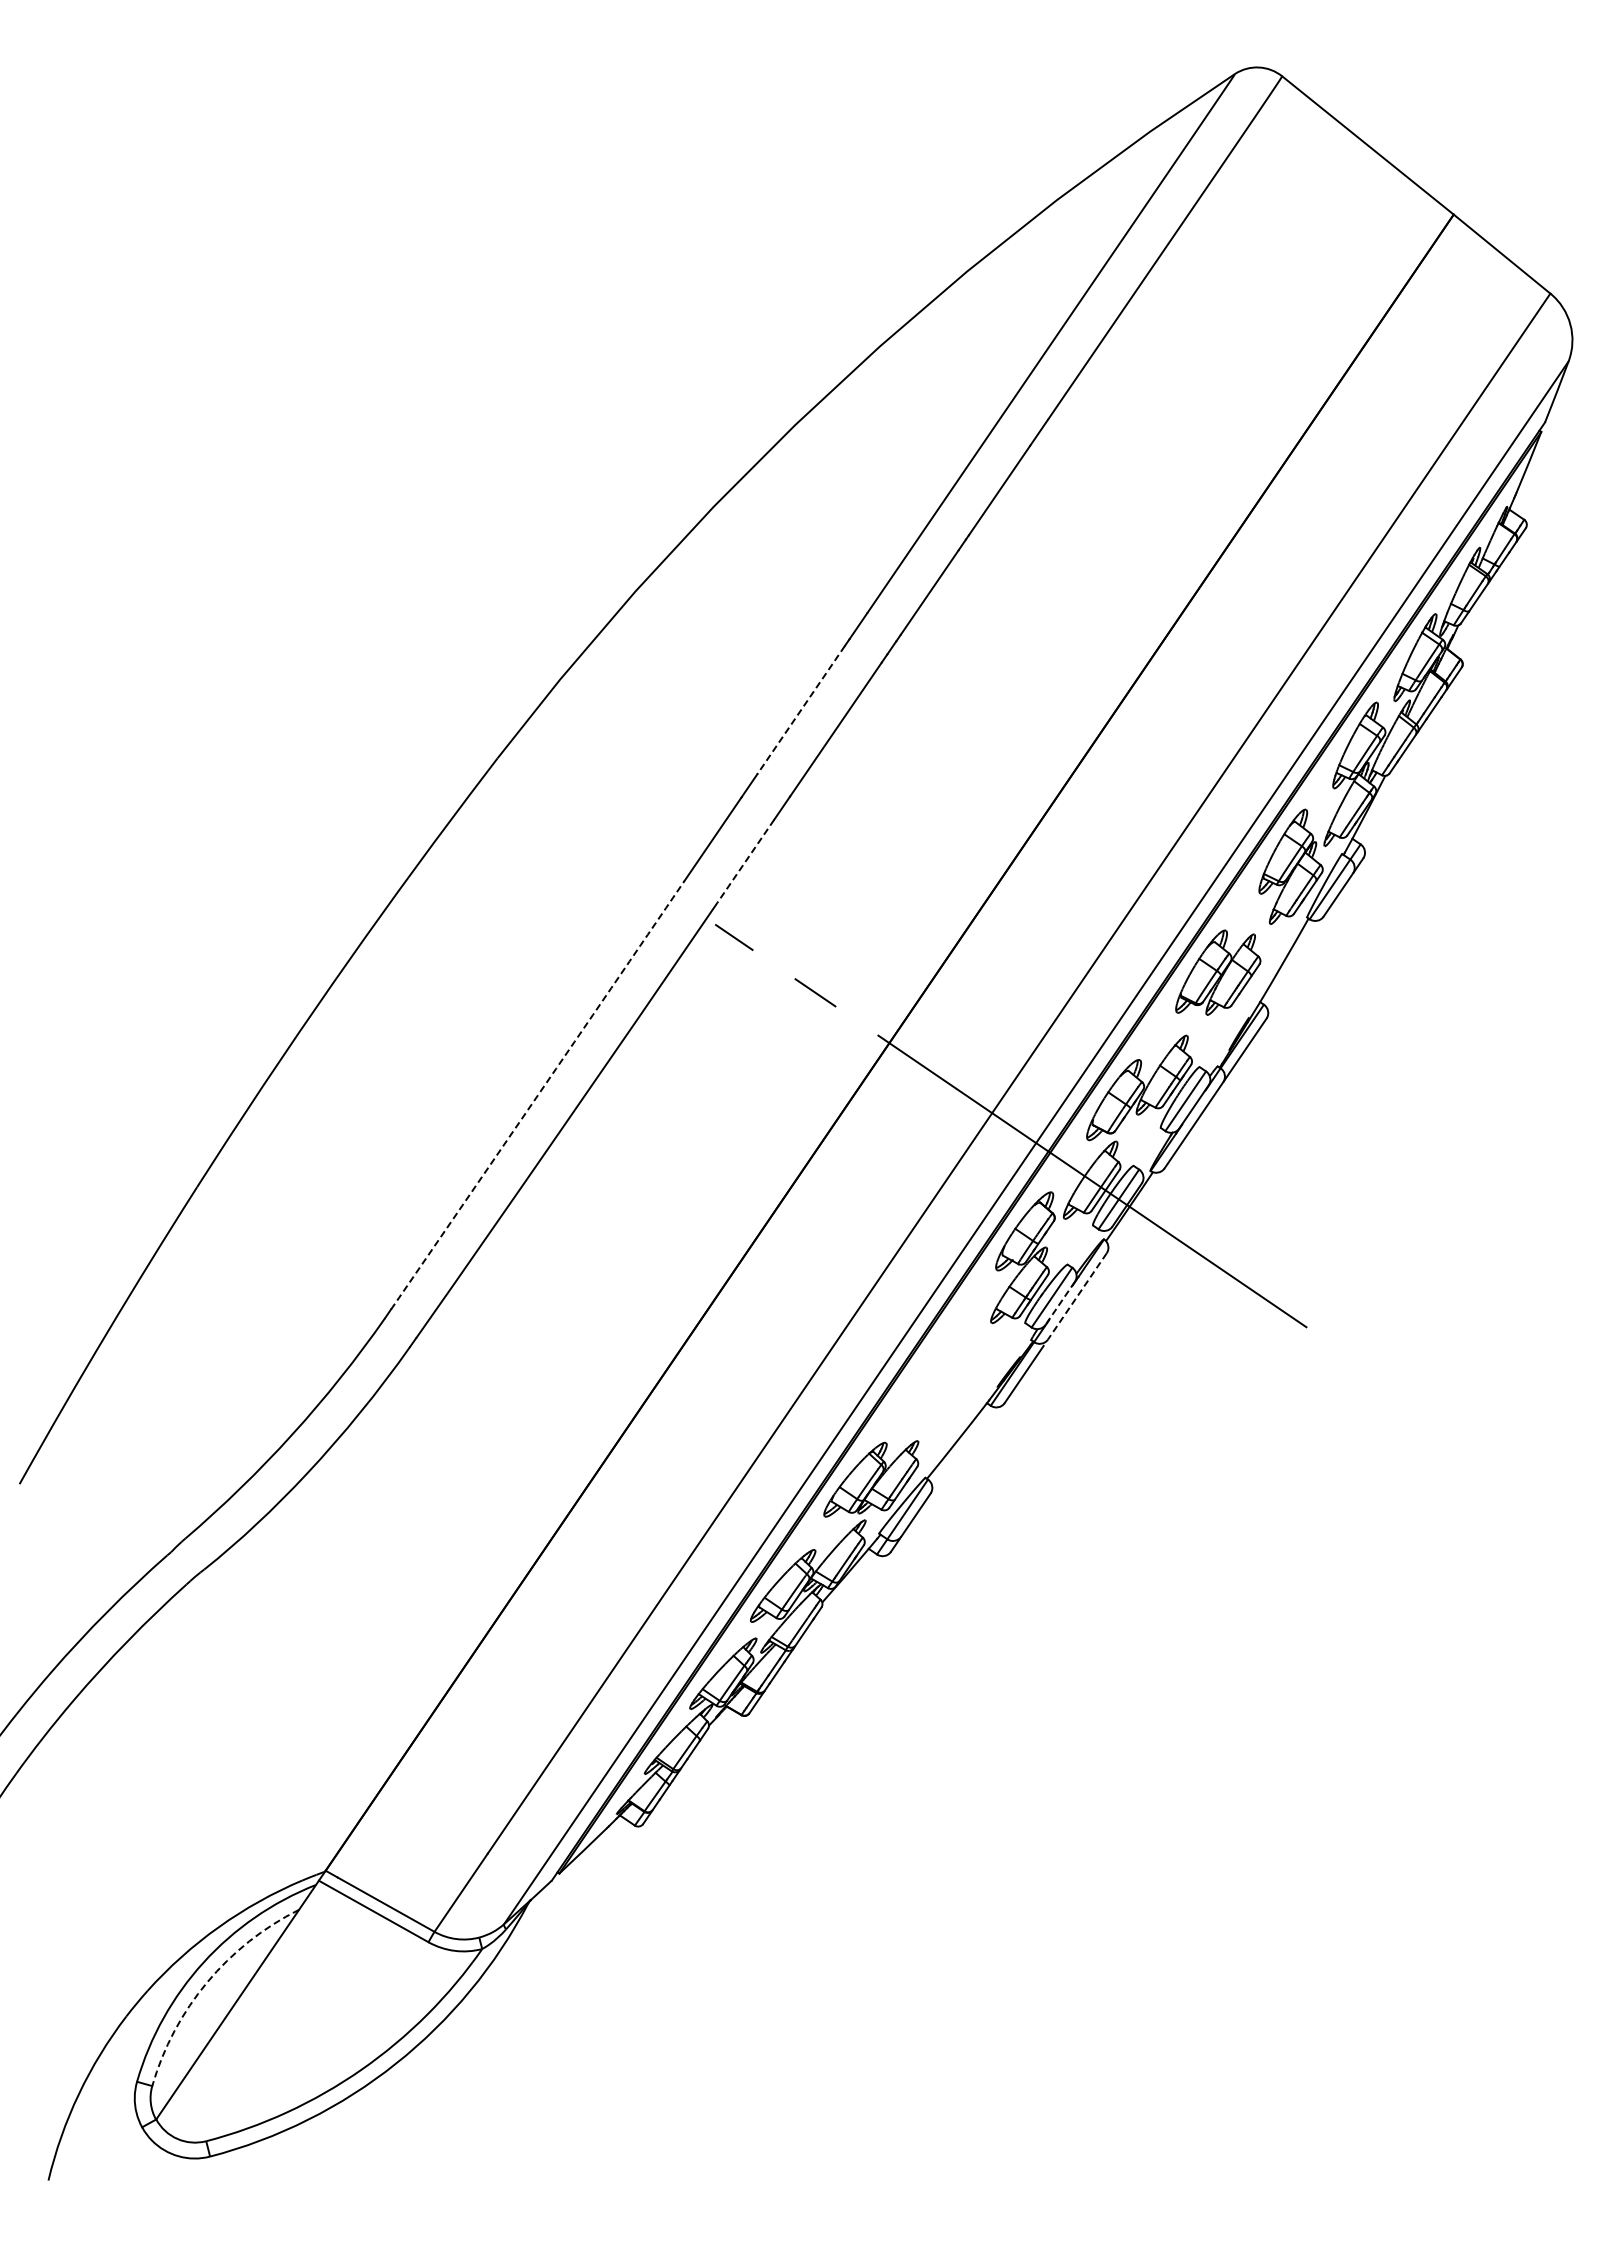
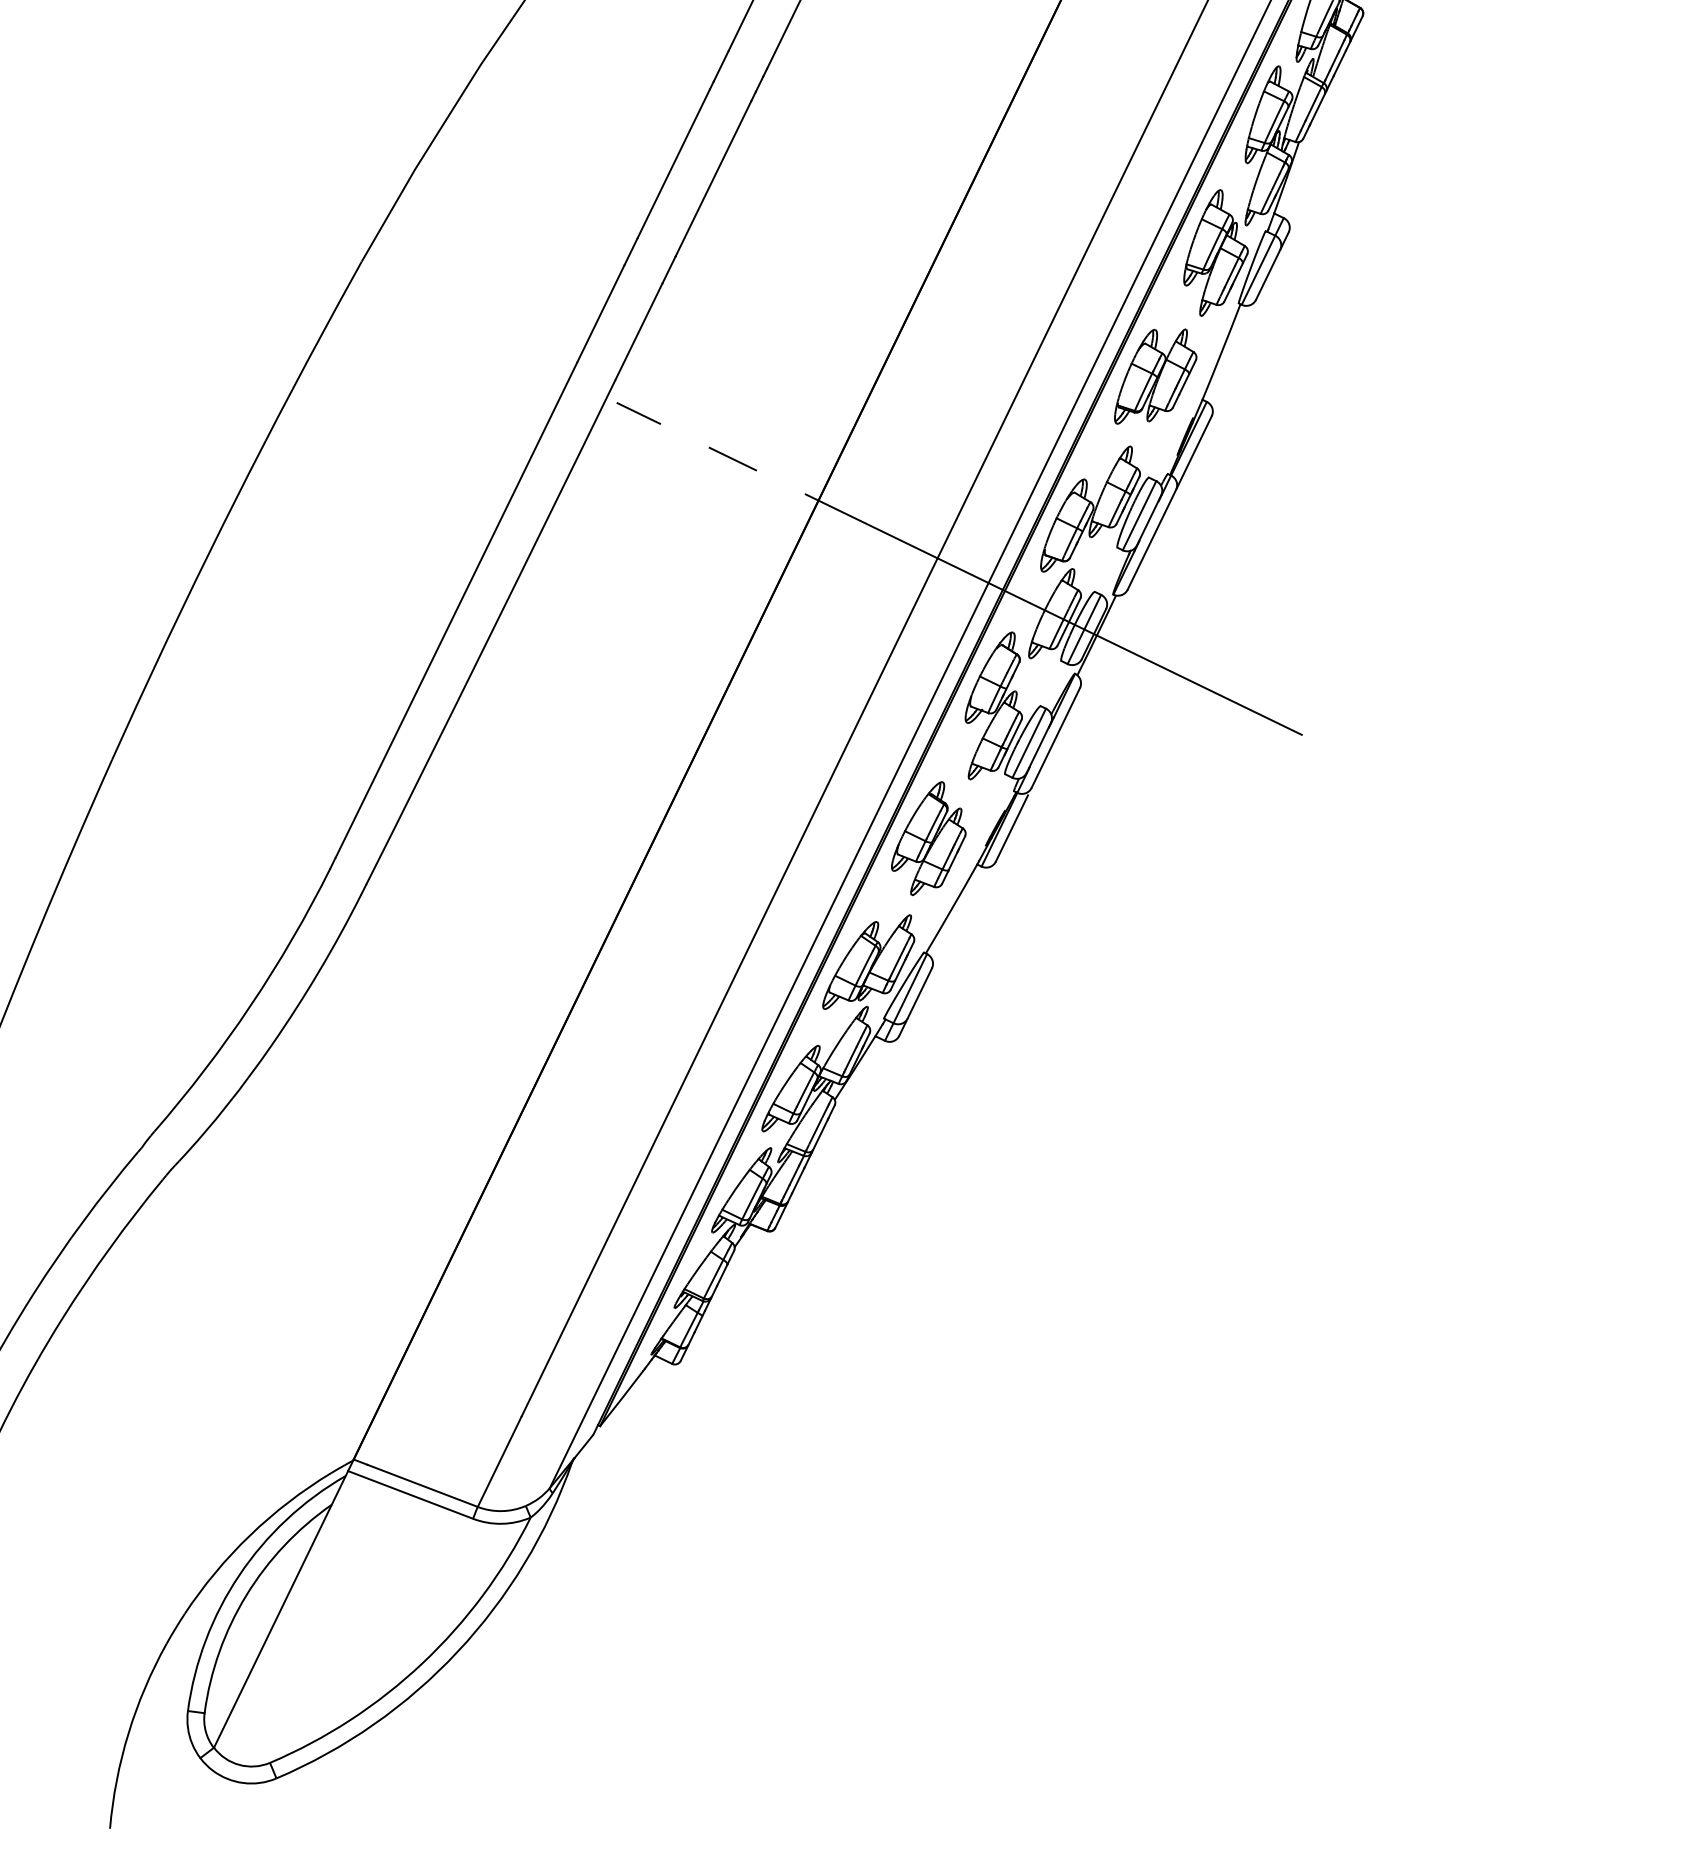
line: (801, 710) -> (674, 164), dashed -> solid
line: (745, 861) -> (638, 331), dashed -> solid
arc: (537, 1095) -> (456, 610), dashed -> solid
line: (1077, 1296) -> (1055, 738), dashed -> solid
line: (1059, 1303) -> (1038, 748), dashed -> solid
part: (943, 1371) -> (926, 837), added
arc: (207, 1982) -> (246, 1595), dashed -> solid

